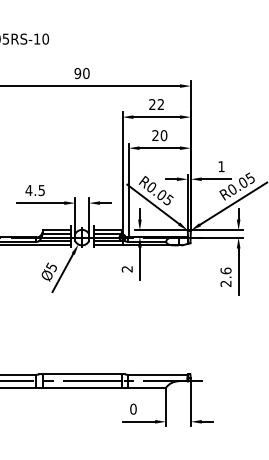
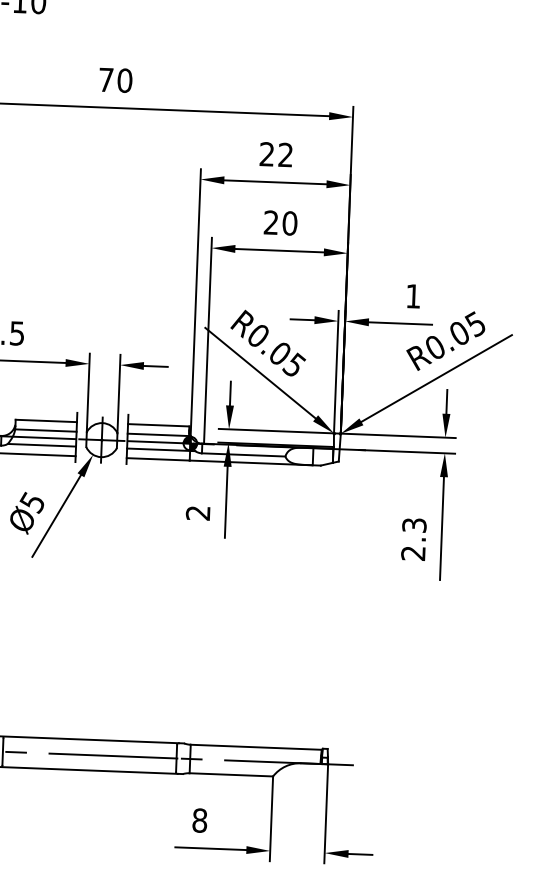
text: (77, 73) -> (105, 79), 90 -> 70
text: (225, 270) -> (413, 524), 2.6 -> 2.3
text: (133, 409) -> (199, 821), 0 -> 8

